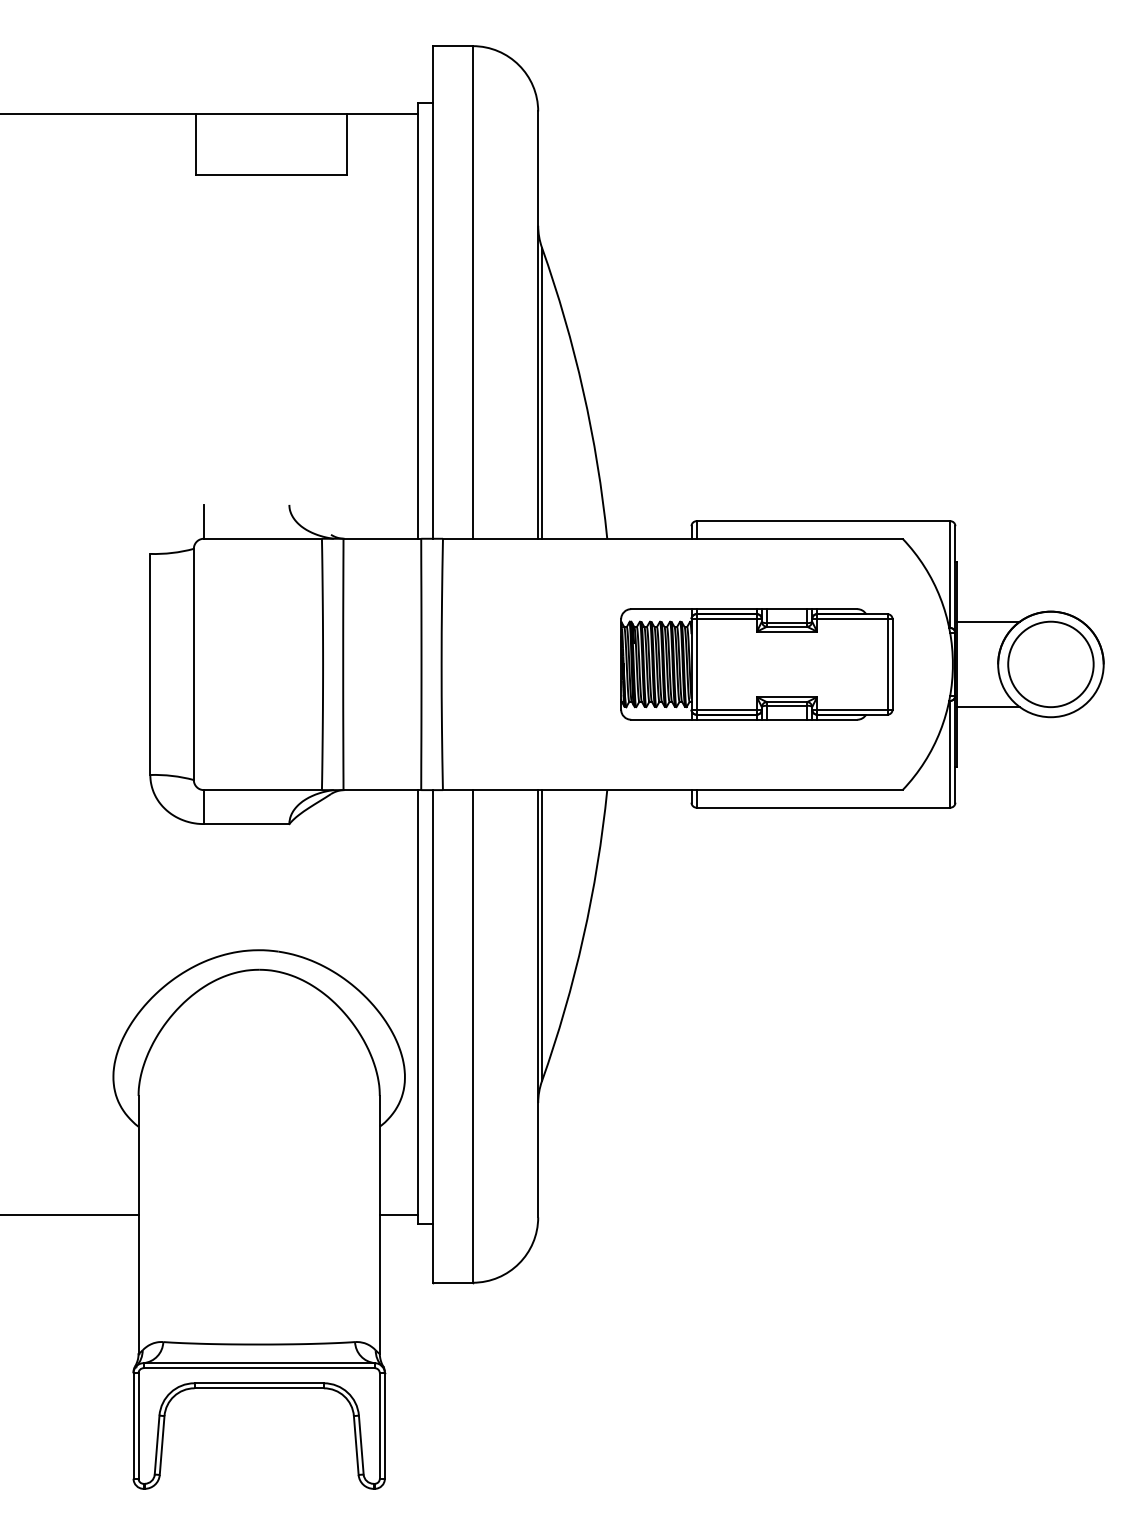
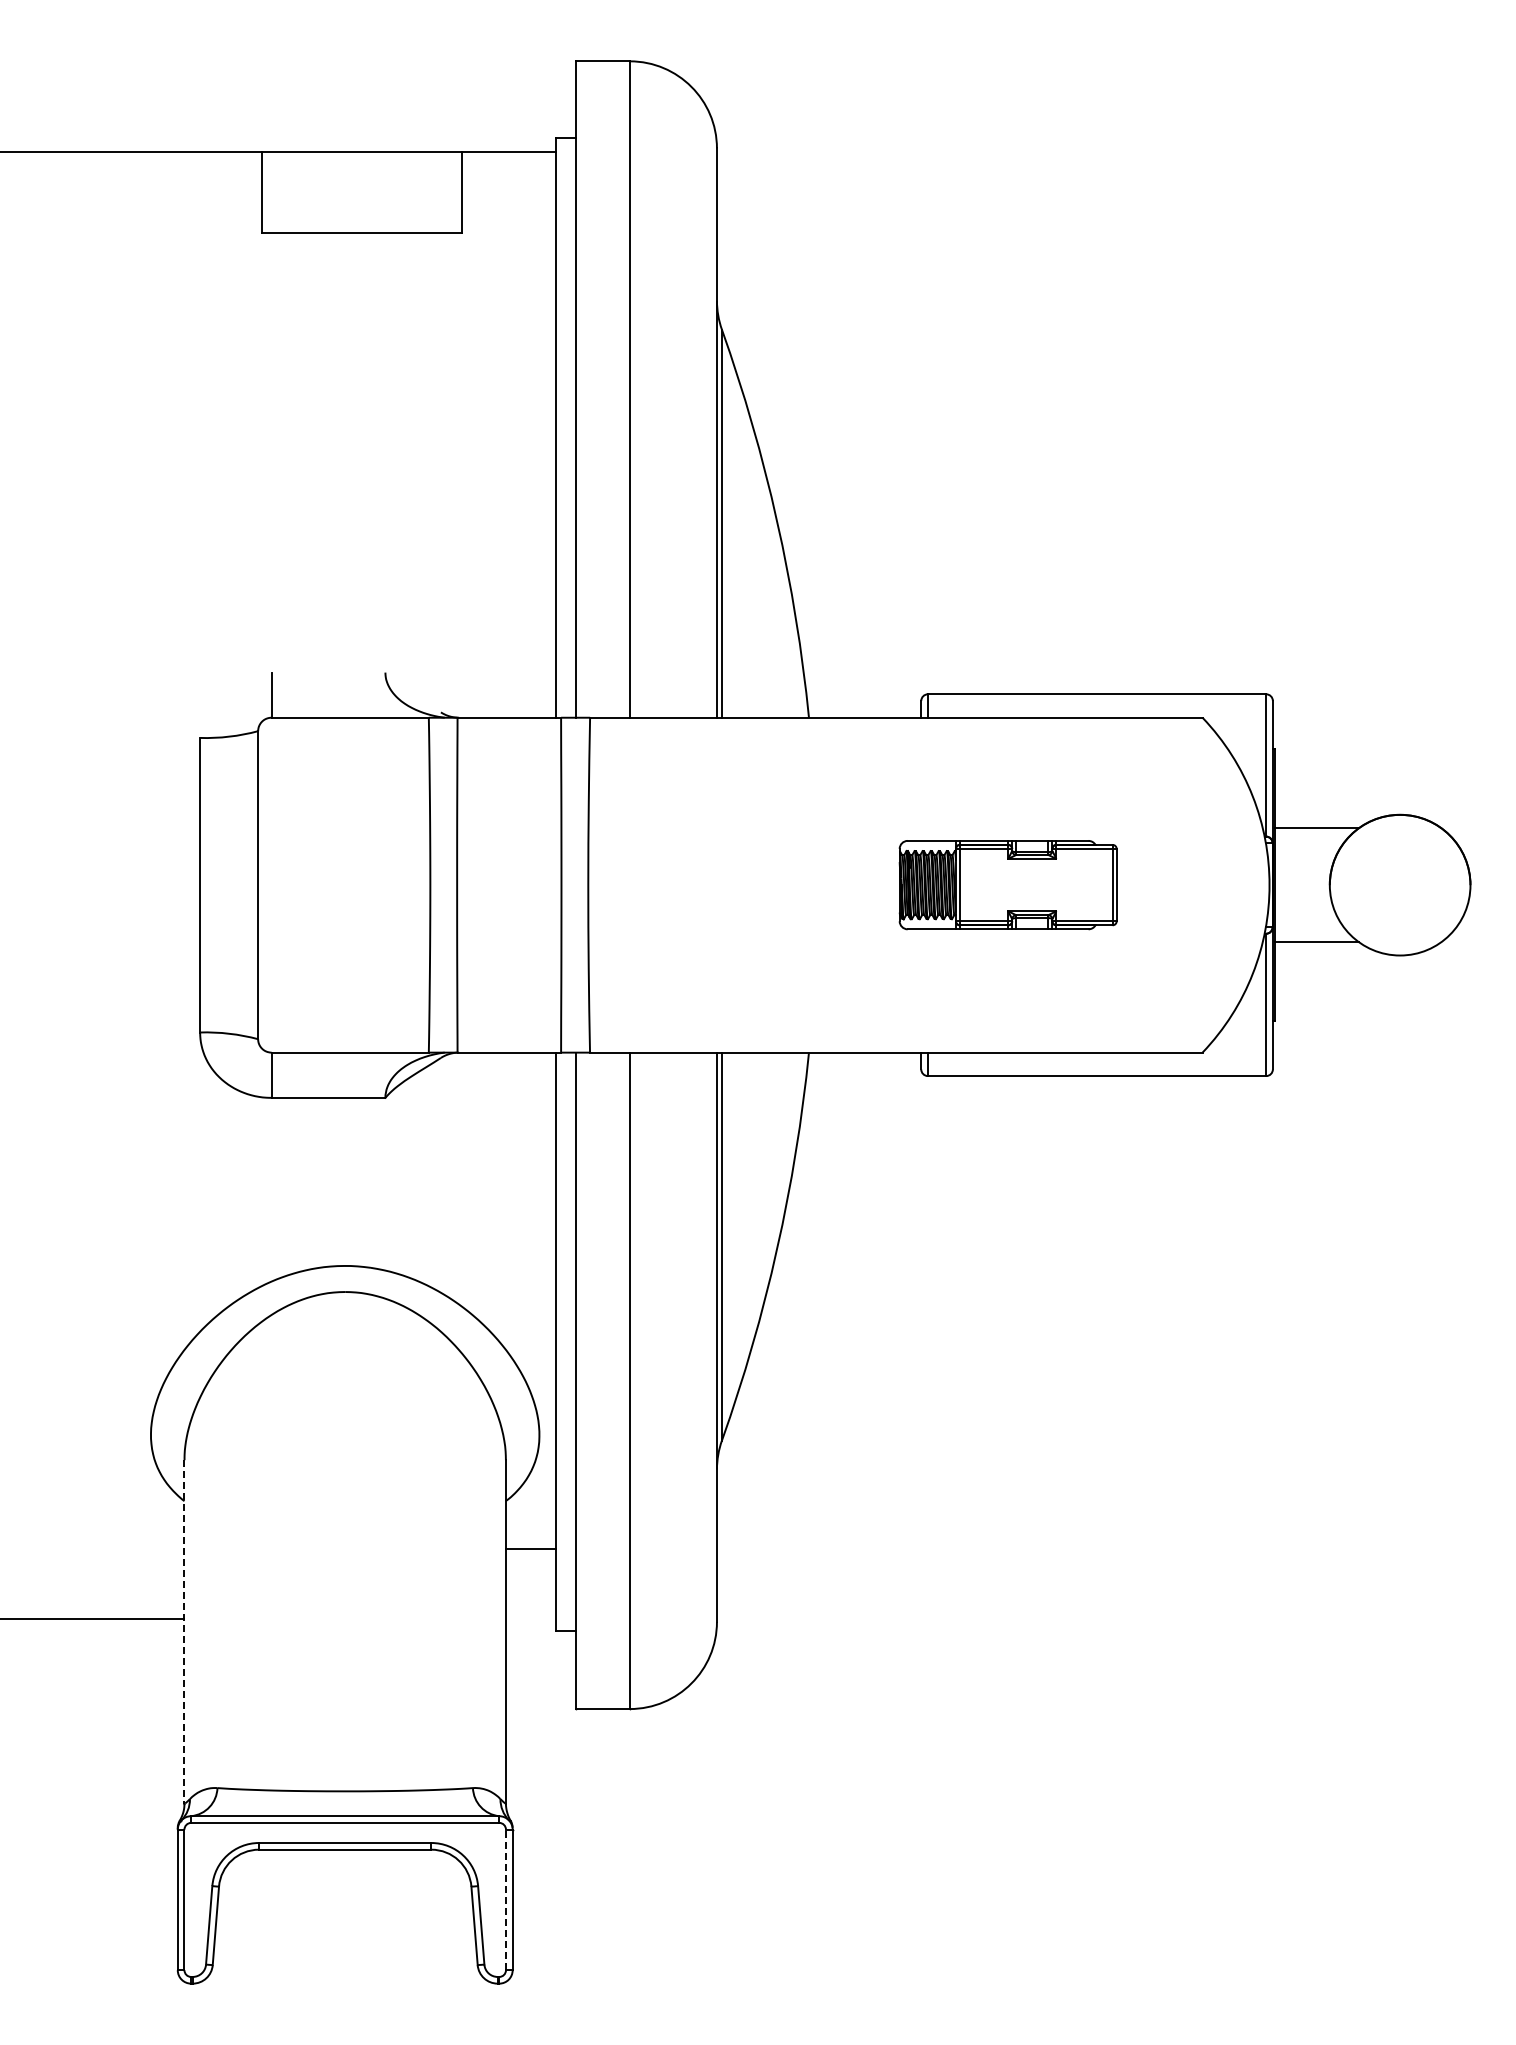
part: (756, 663) -> (1007, 884), size x0.6
circle: (1050, 663) -> (1399, 884), removed
line: (398, 1214) -> (530, 1548), moved
line: (138, 1224) -> (184, 1631), solid -> dashed
line: (379, 1425) -> (505, 1899), solid -> dashed

